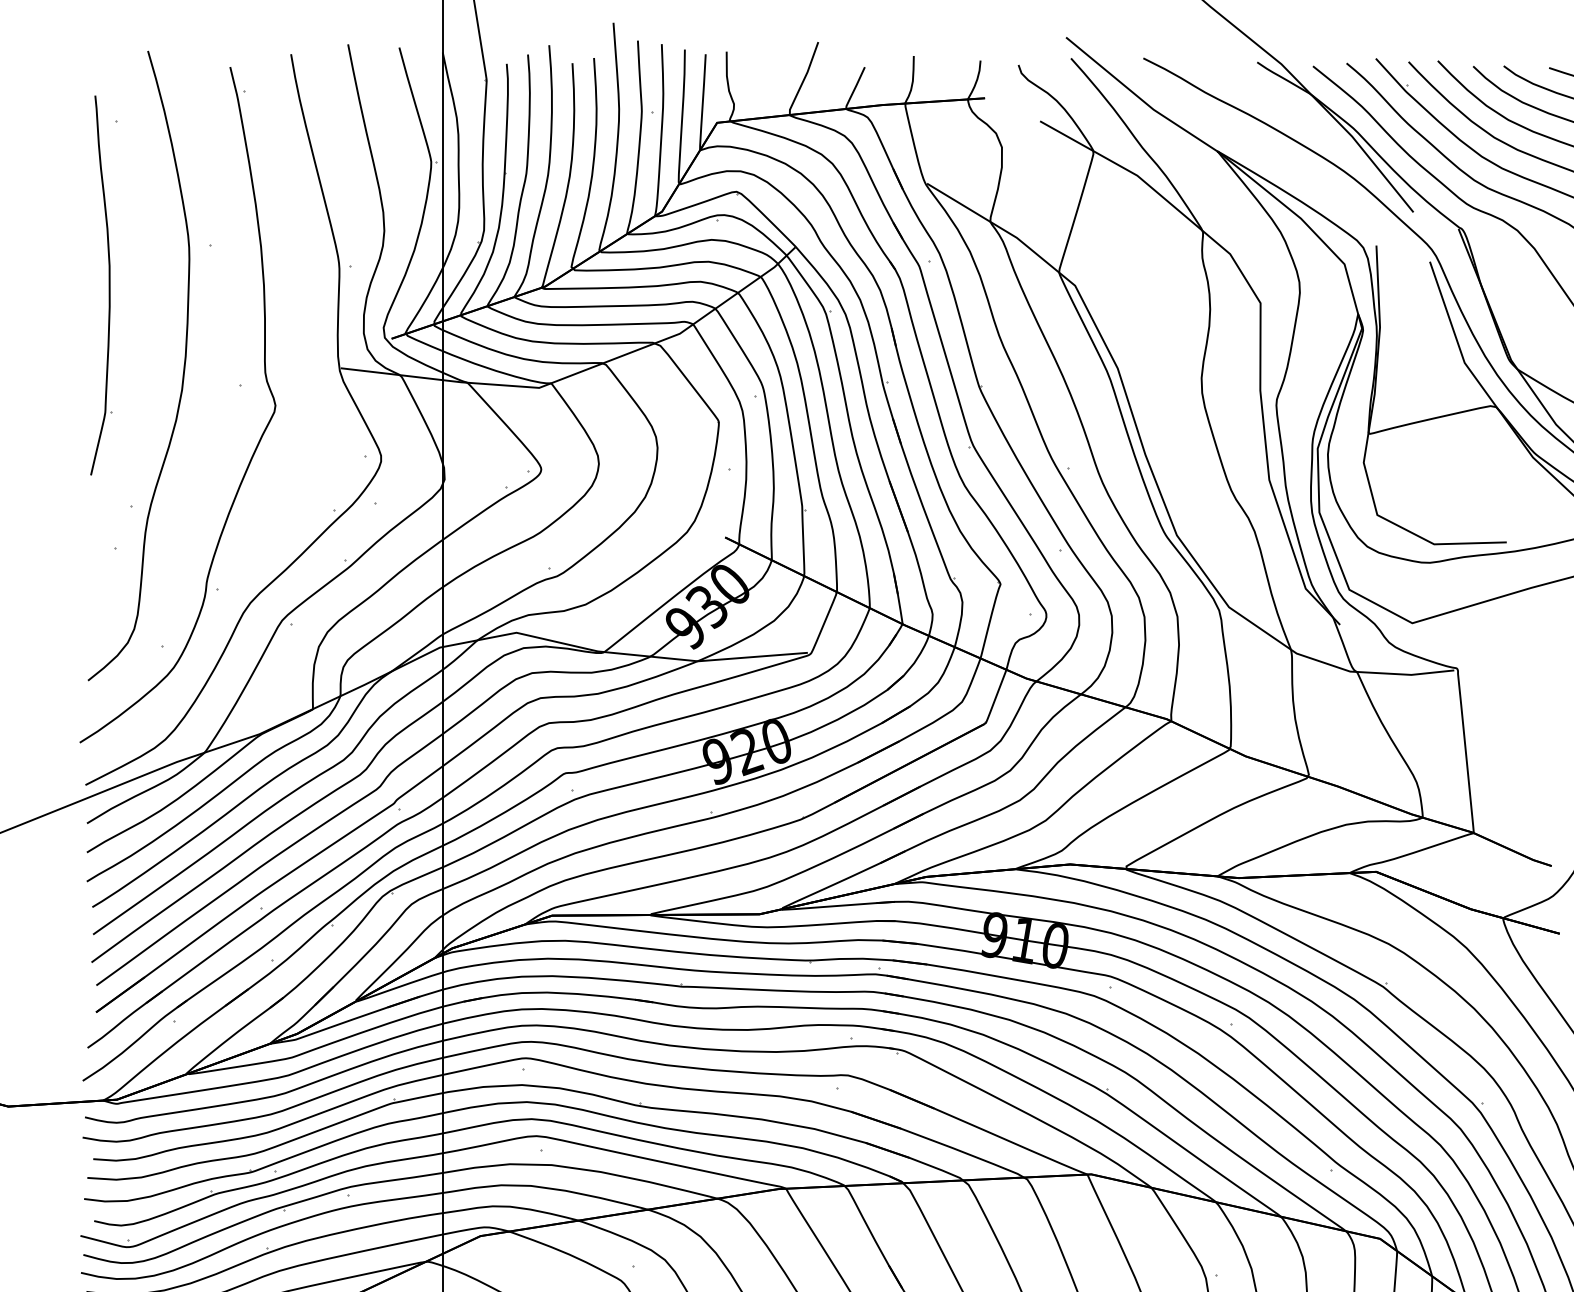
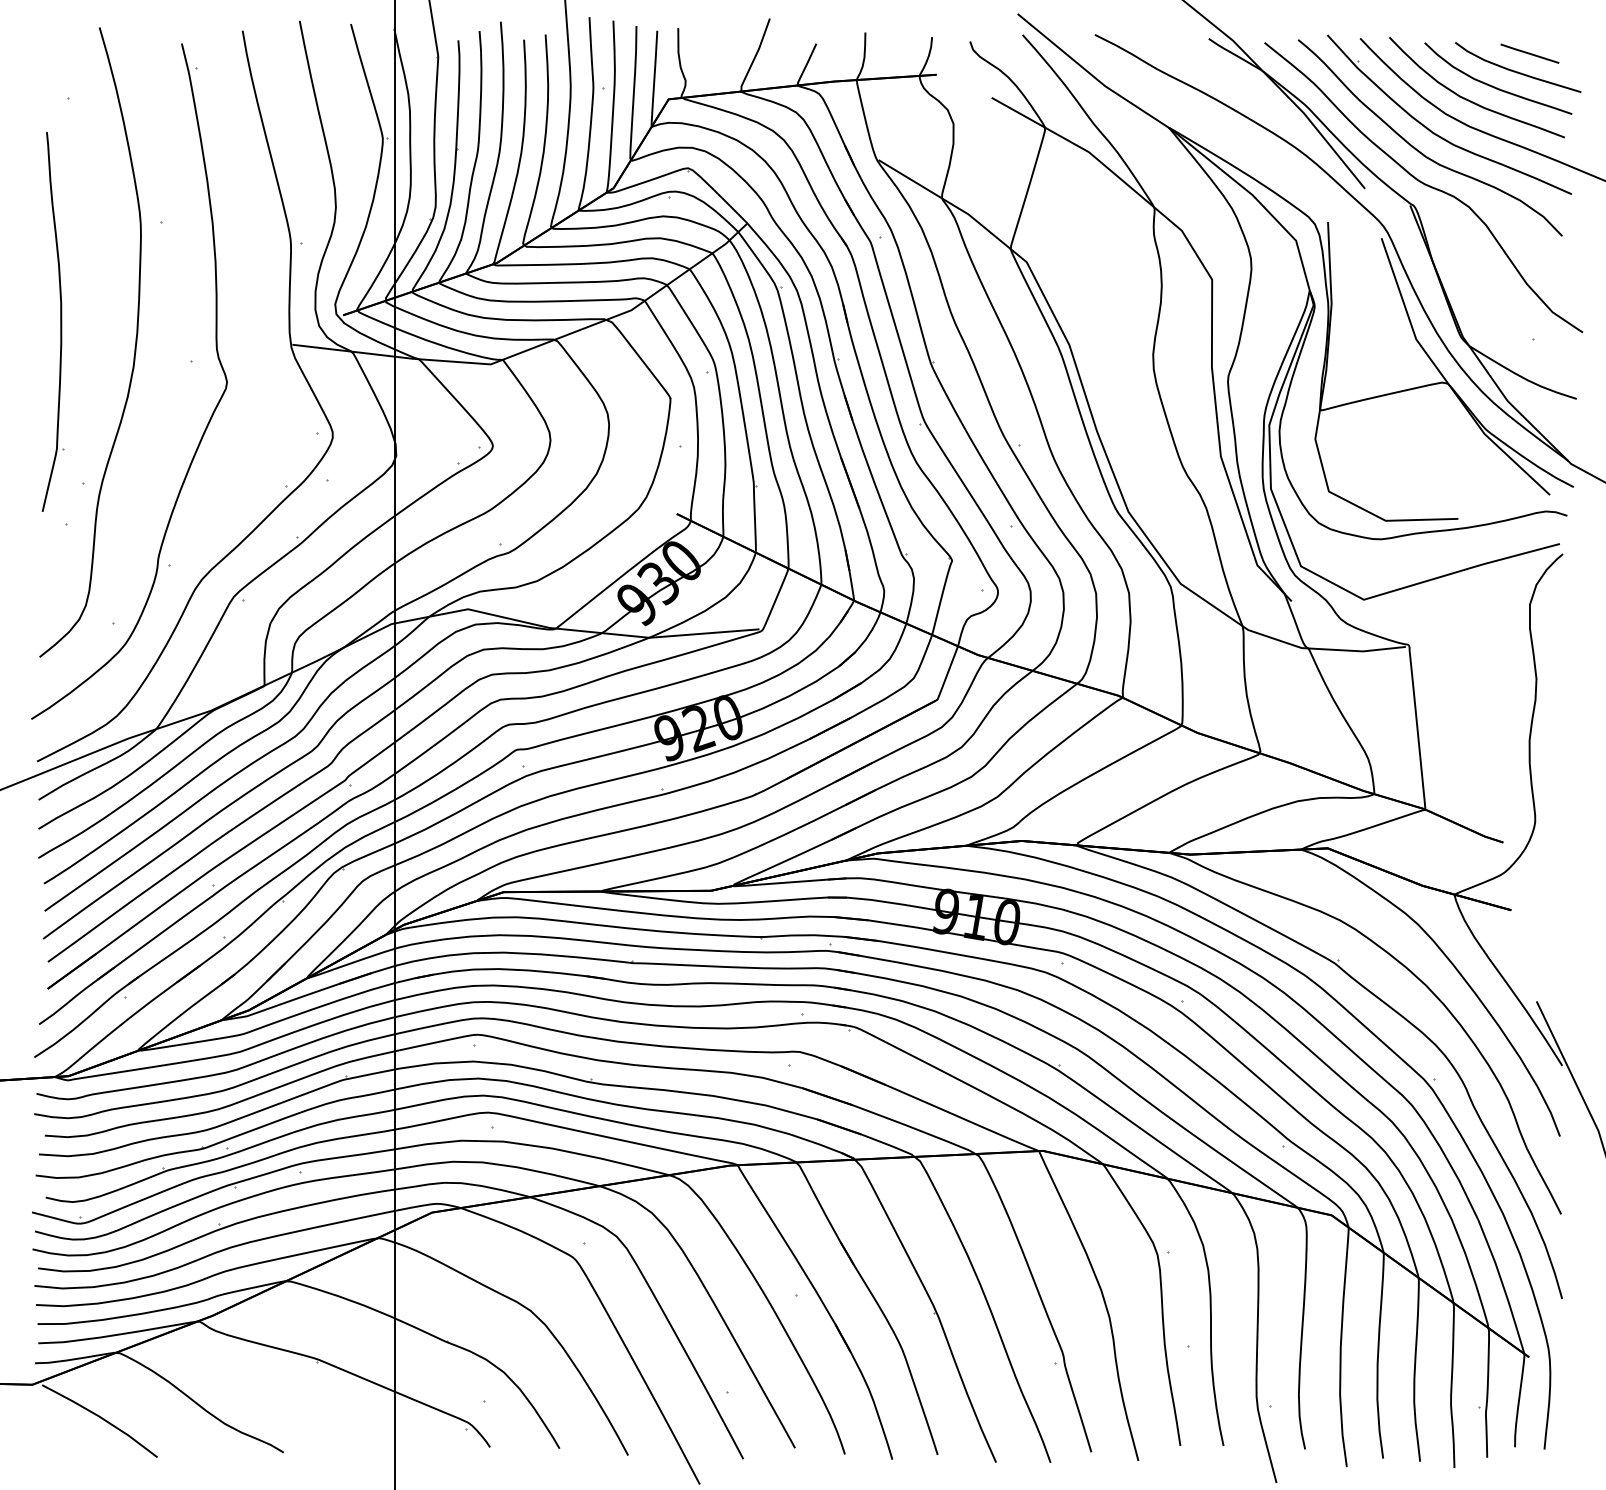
part: (108, 285) -> (60, 321), moved

